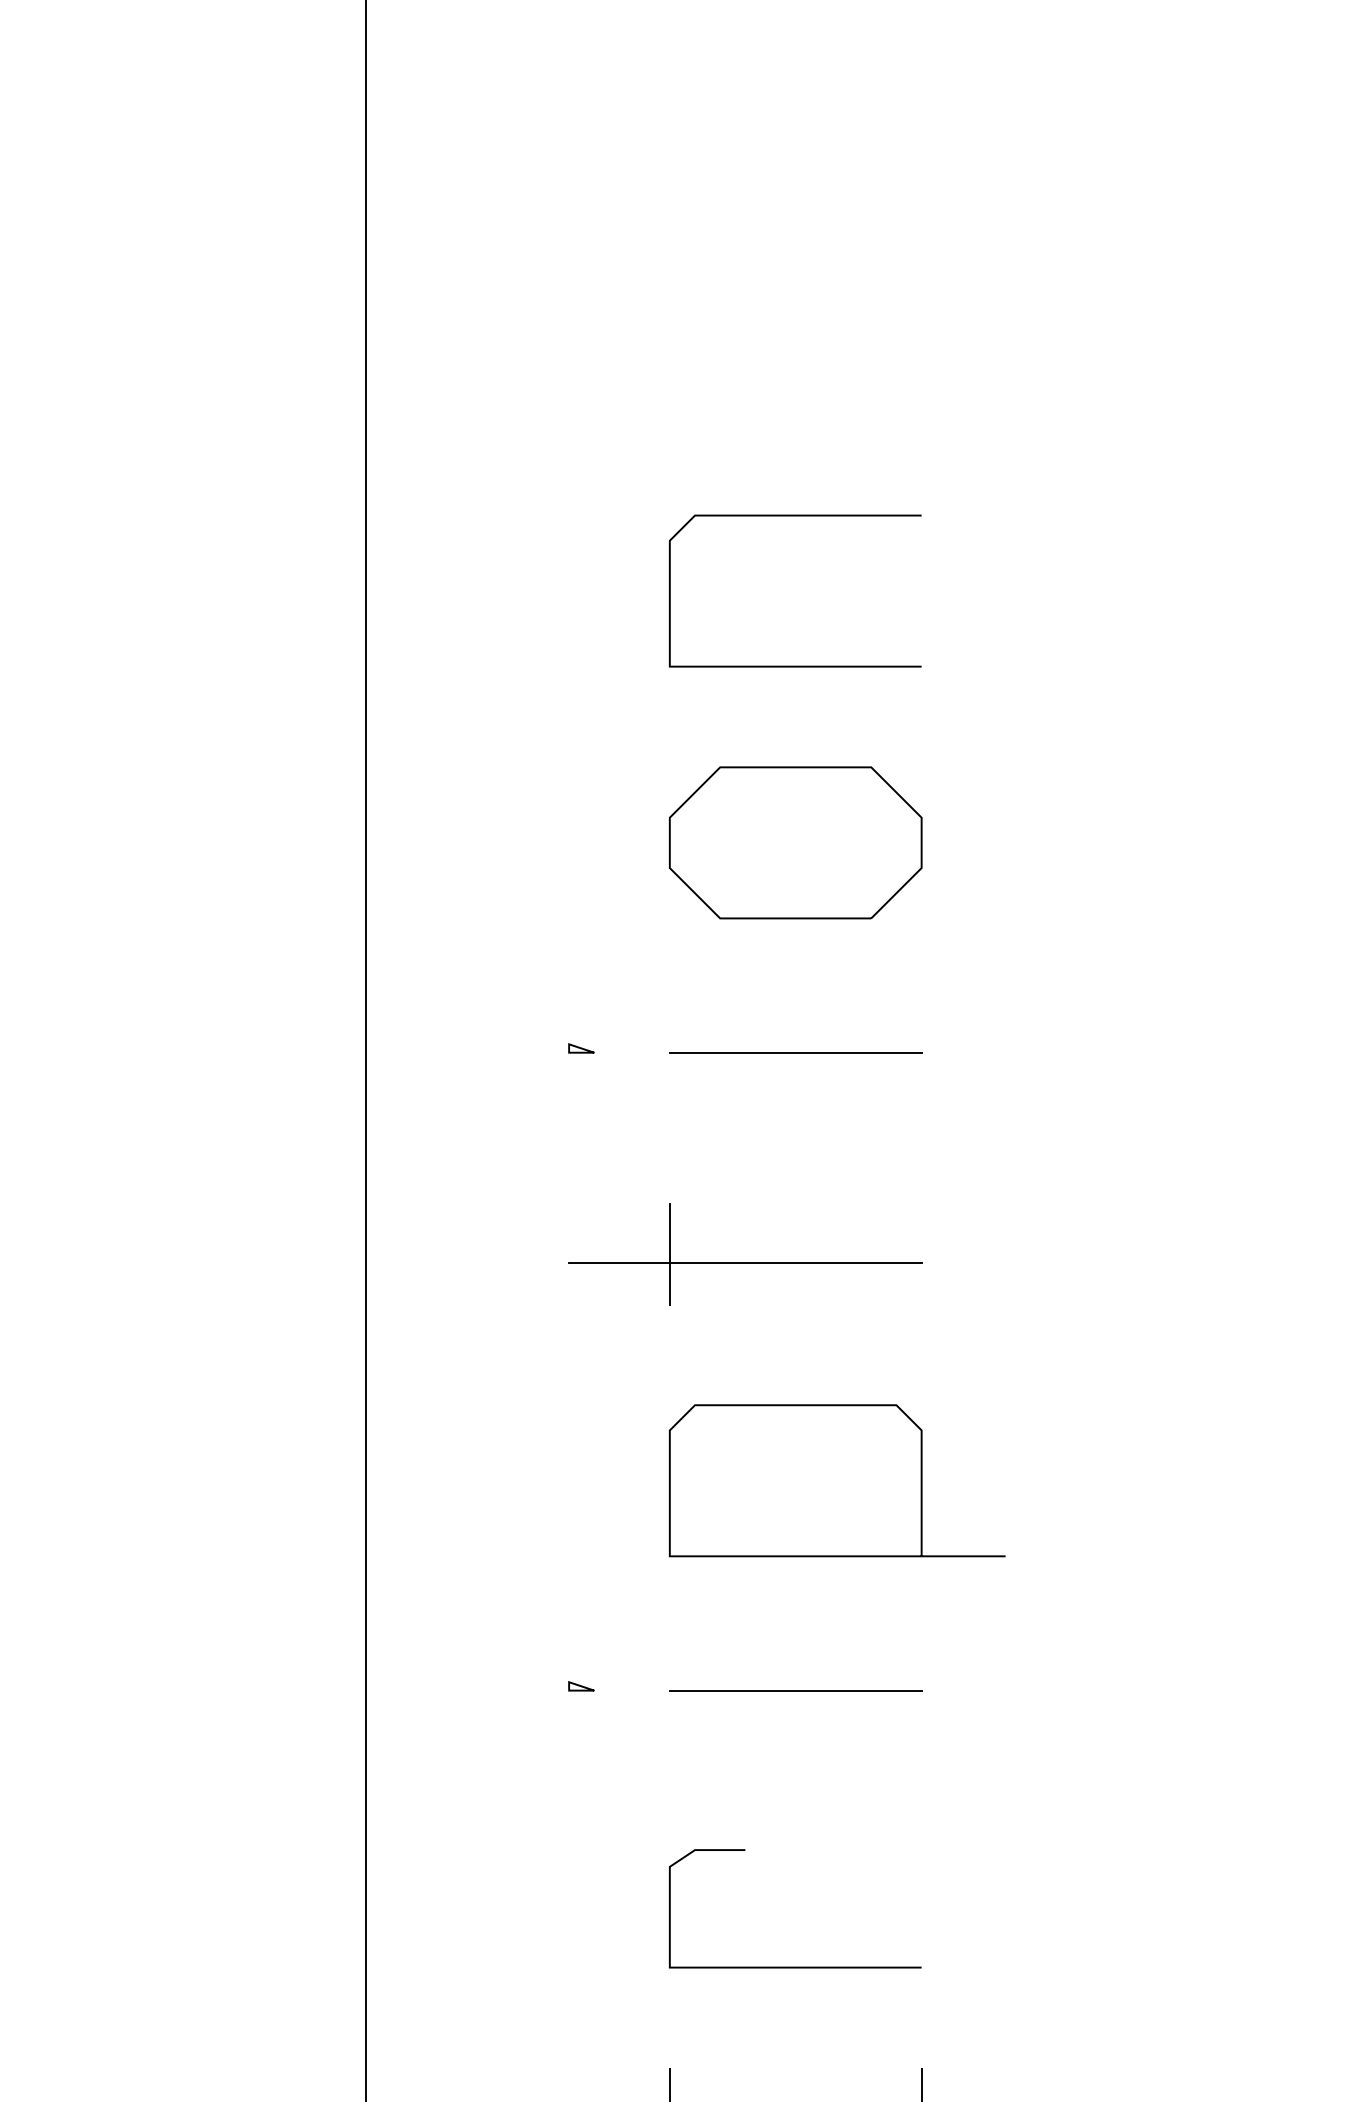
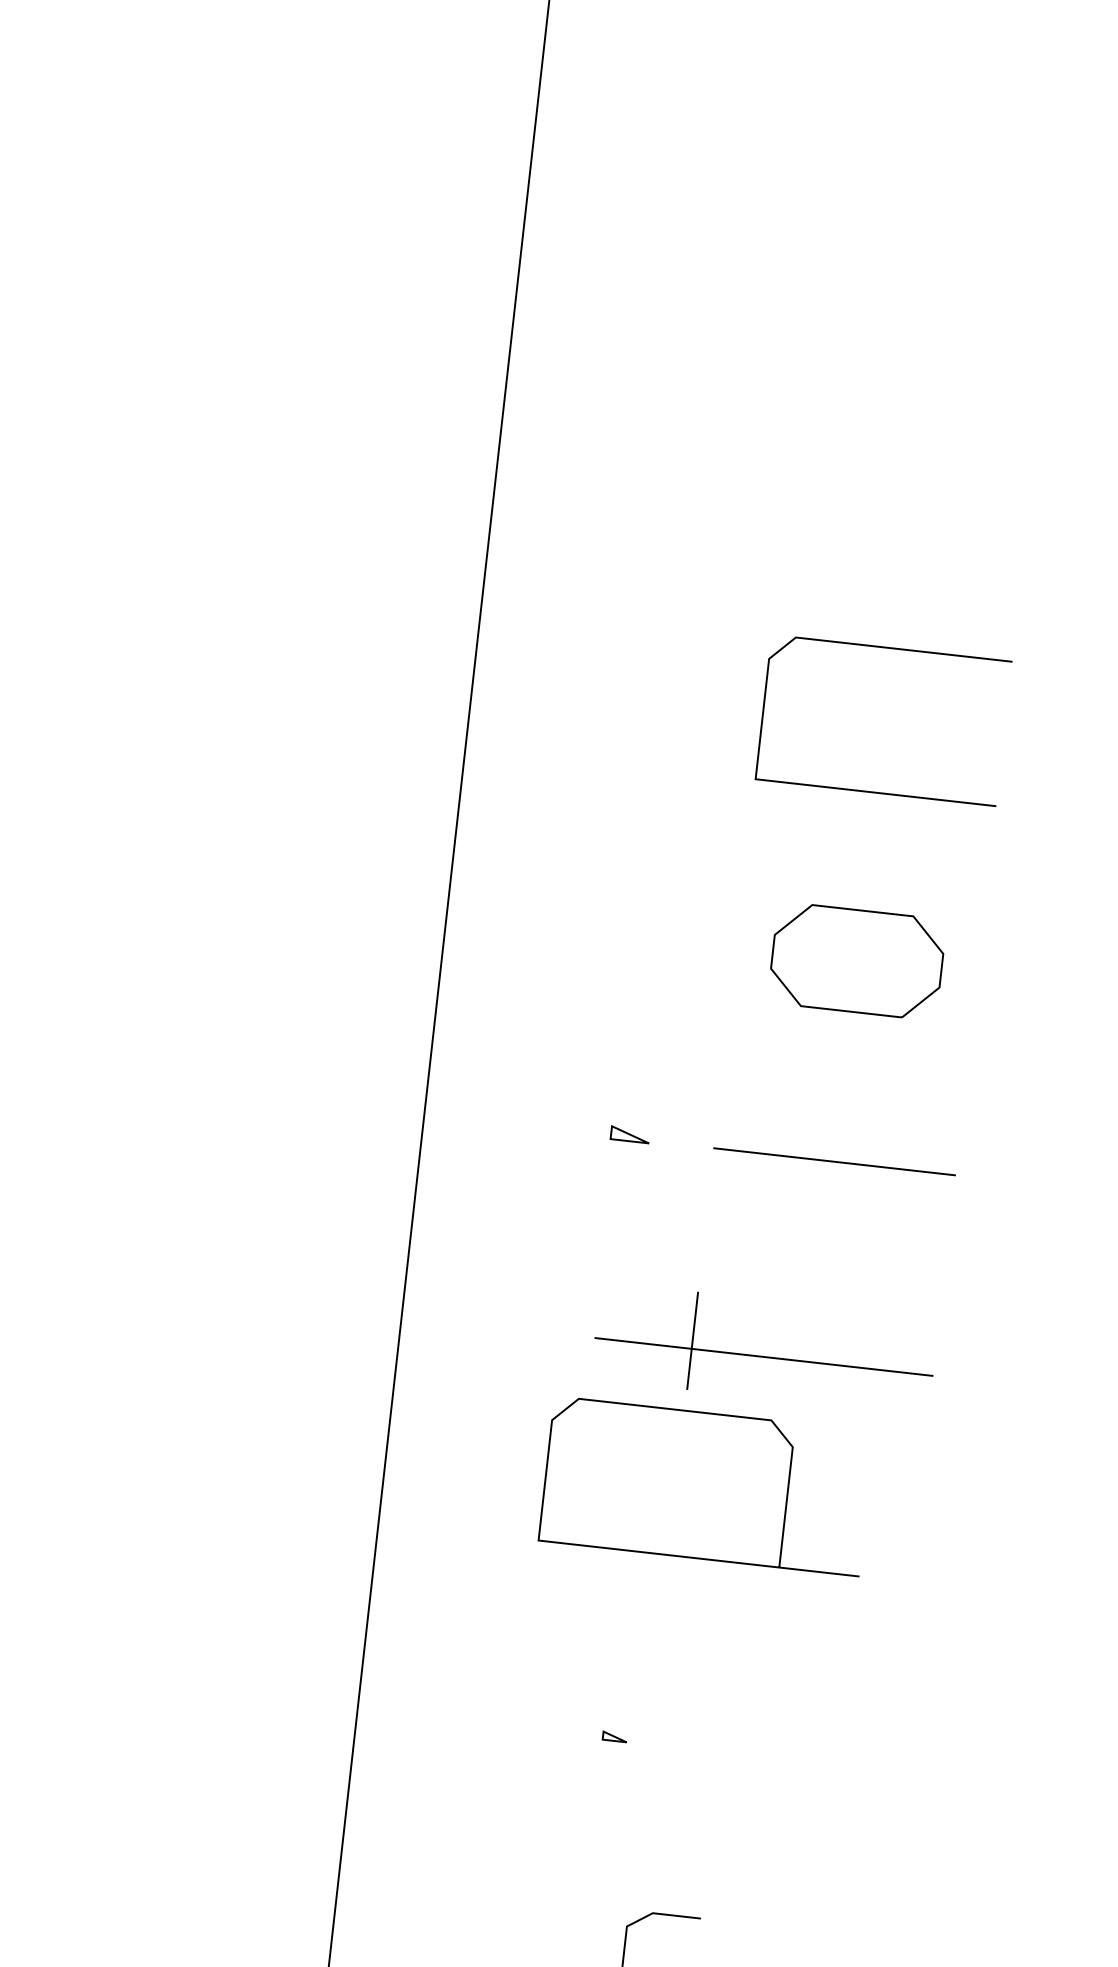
part: (795, 842) -> (856, 960), size x0.7
part: (581, 1048) -> (630, 1134), size x1.6
curve: (837, 1406) -> (714, 1415), moved
part: (581, 1686) -> (614, 1737), moved
line: (795, 1690) -> (765, 1771), removed

